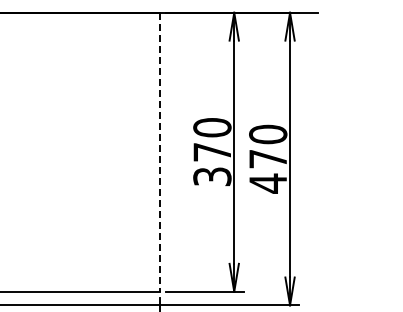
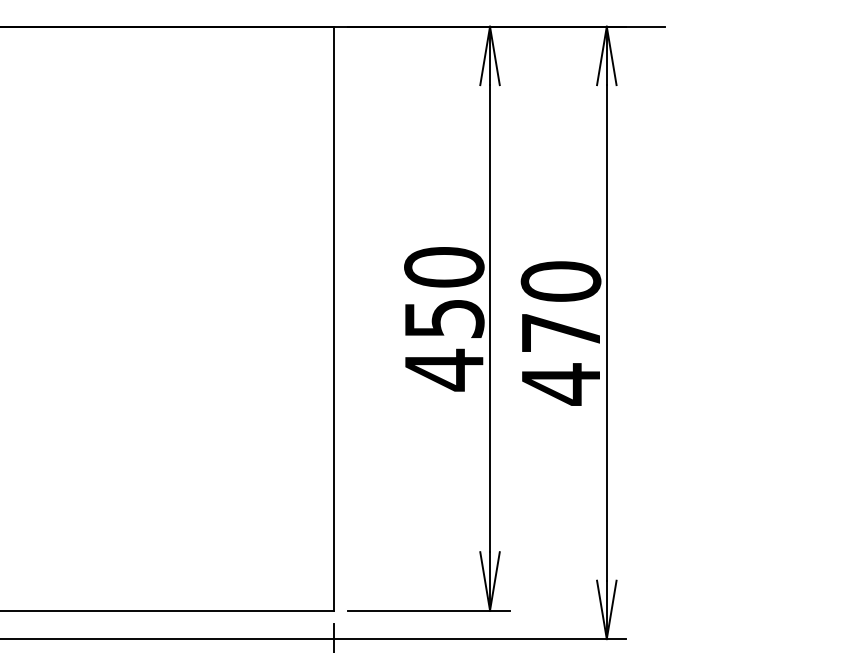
line: (159, 152) -> (333, 319), dashed -> solid
text: (212, 165) -> (444, 346), 370 -> 450

